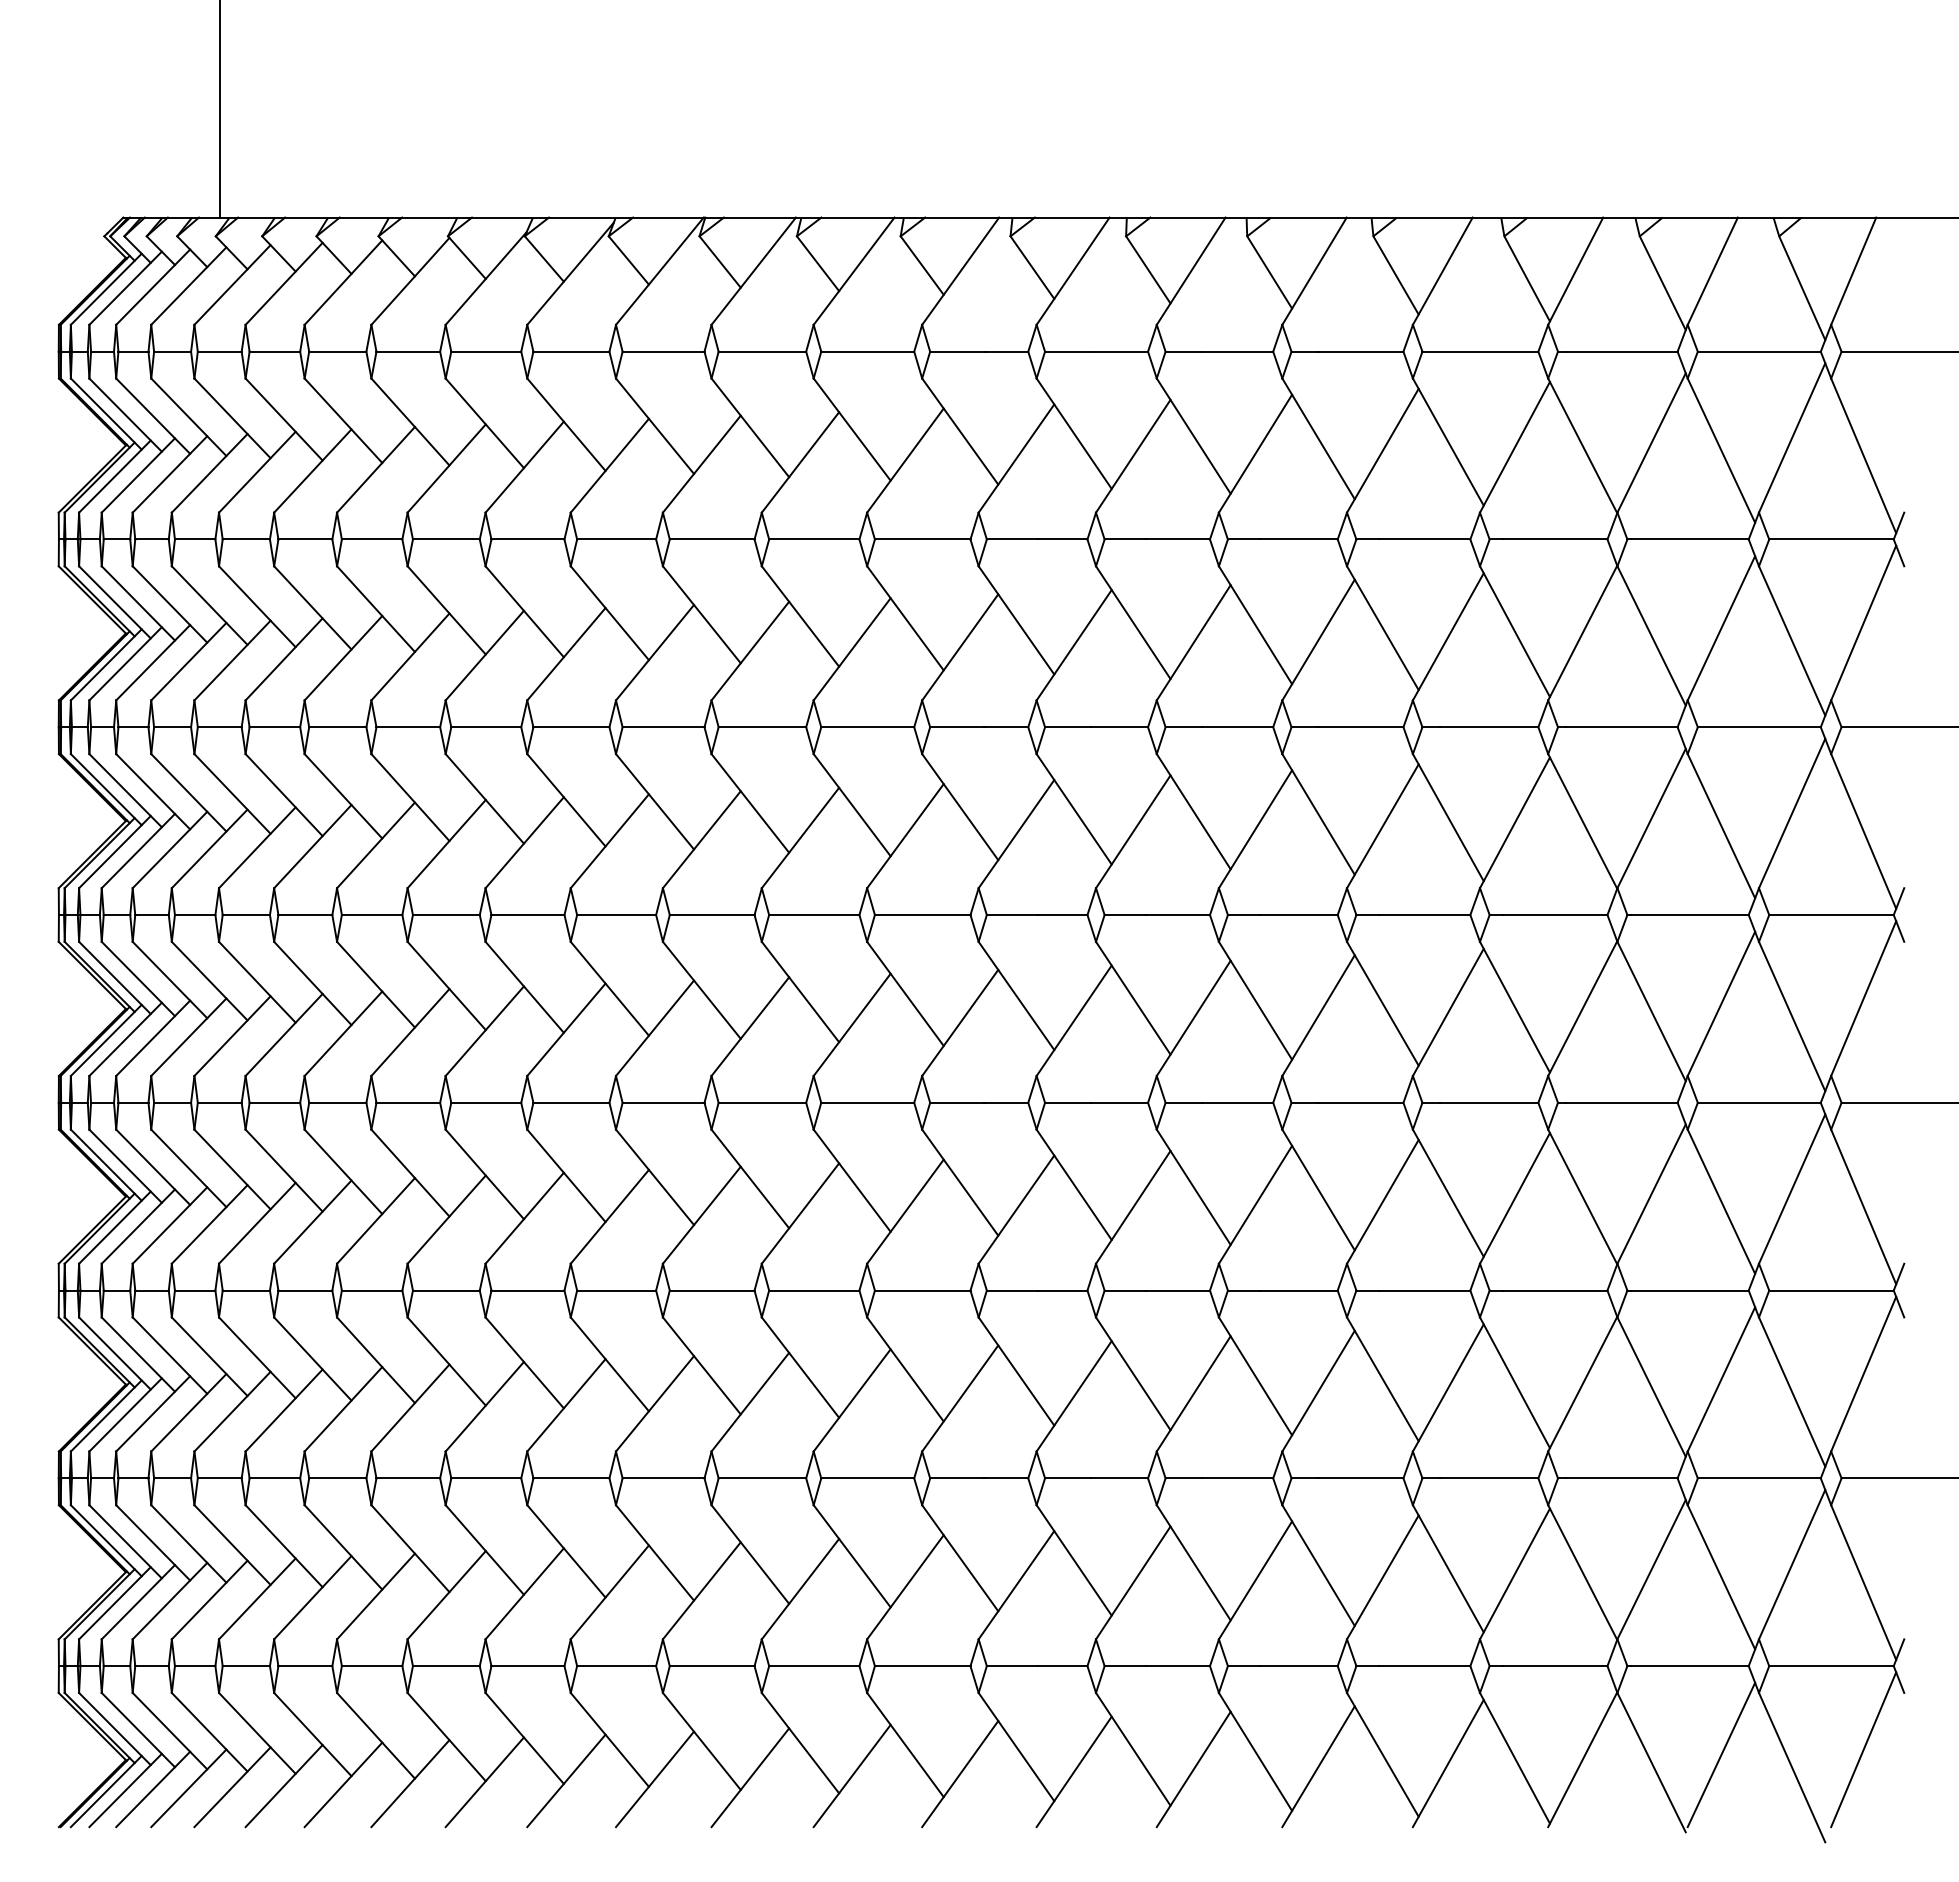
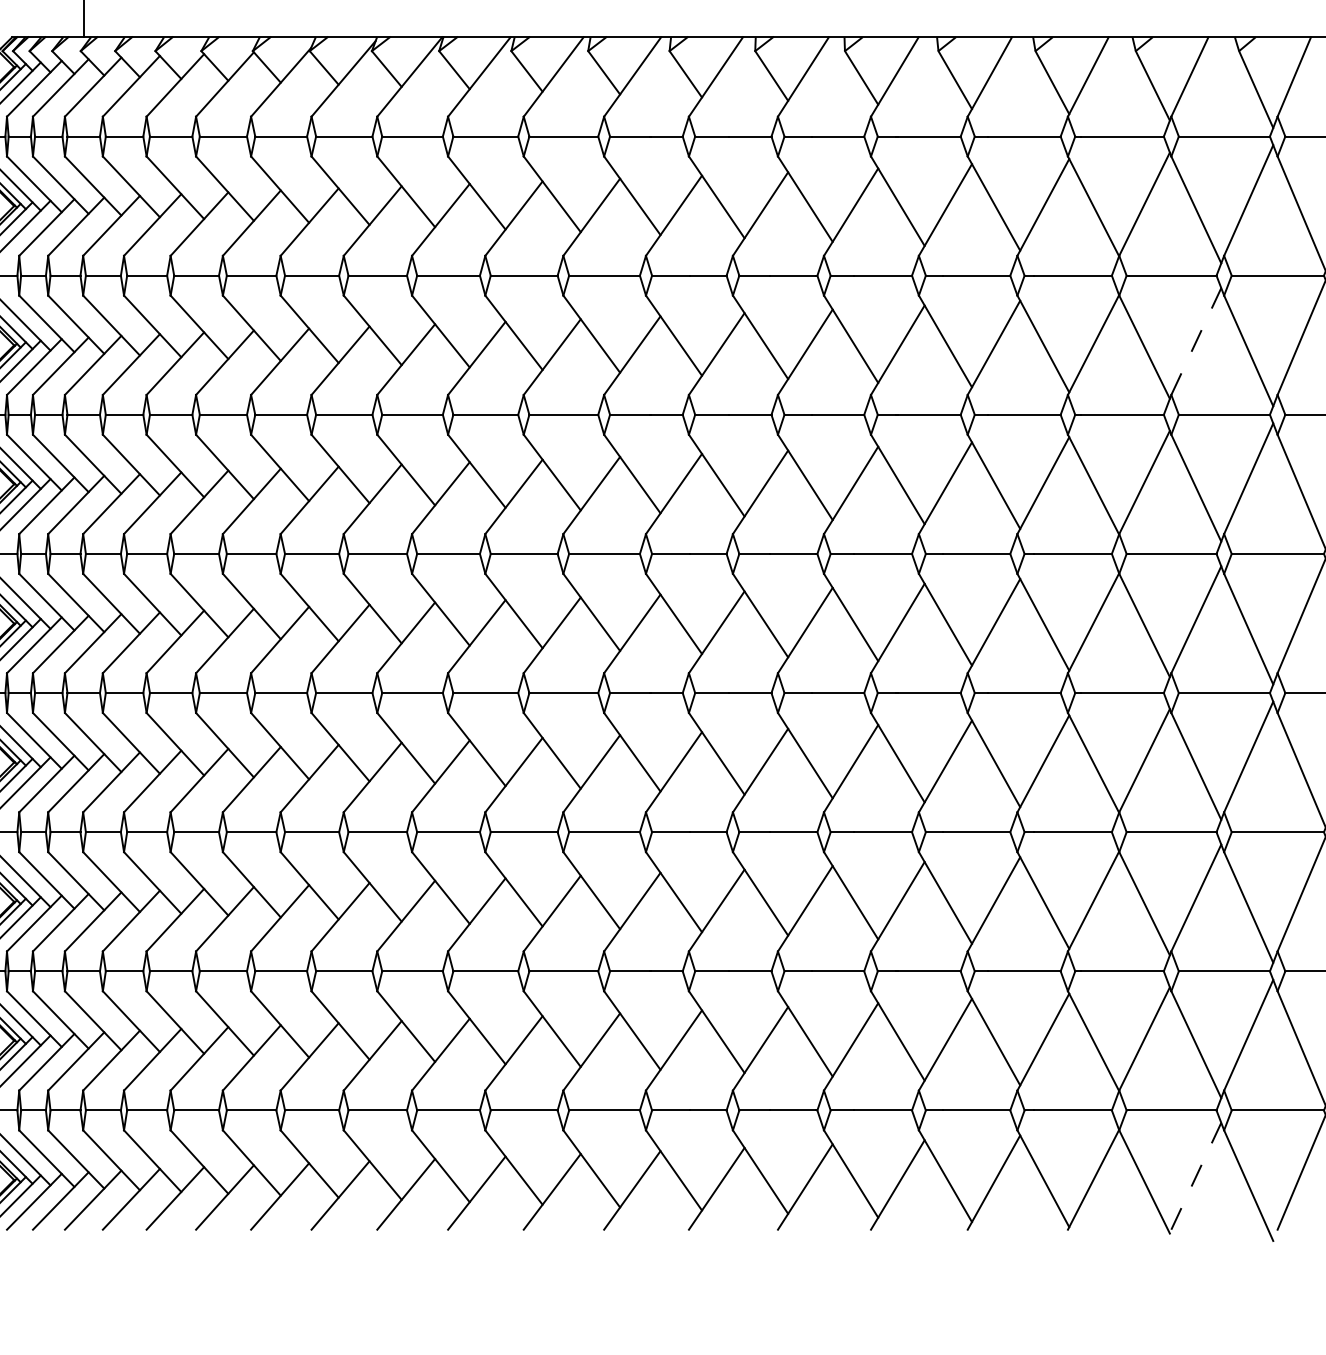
line: (1721, 628) -> (1196, 341), solid -> dashed
line: (1721, 1754) -> (1196, 1175), solid -> dashed

